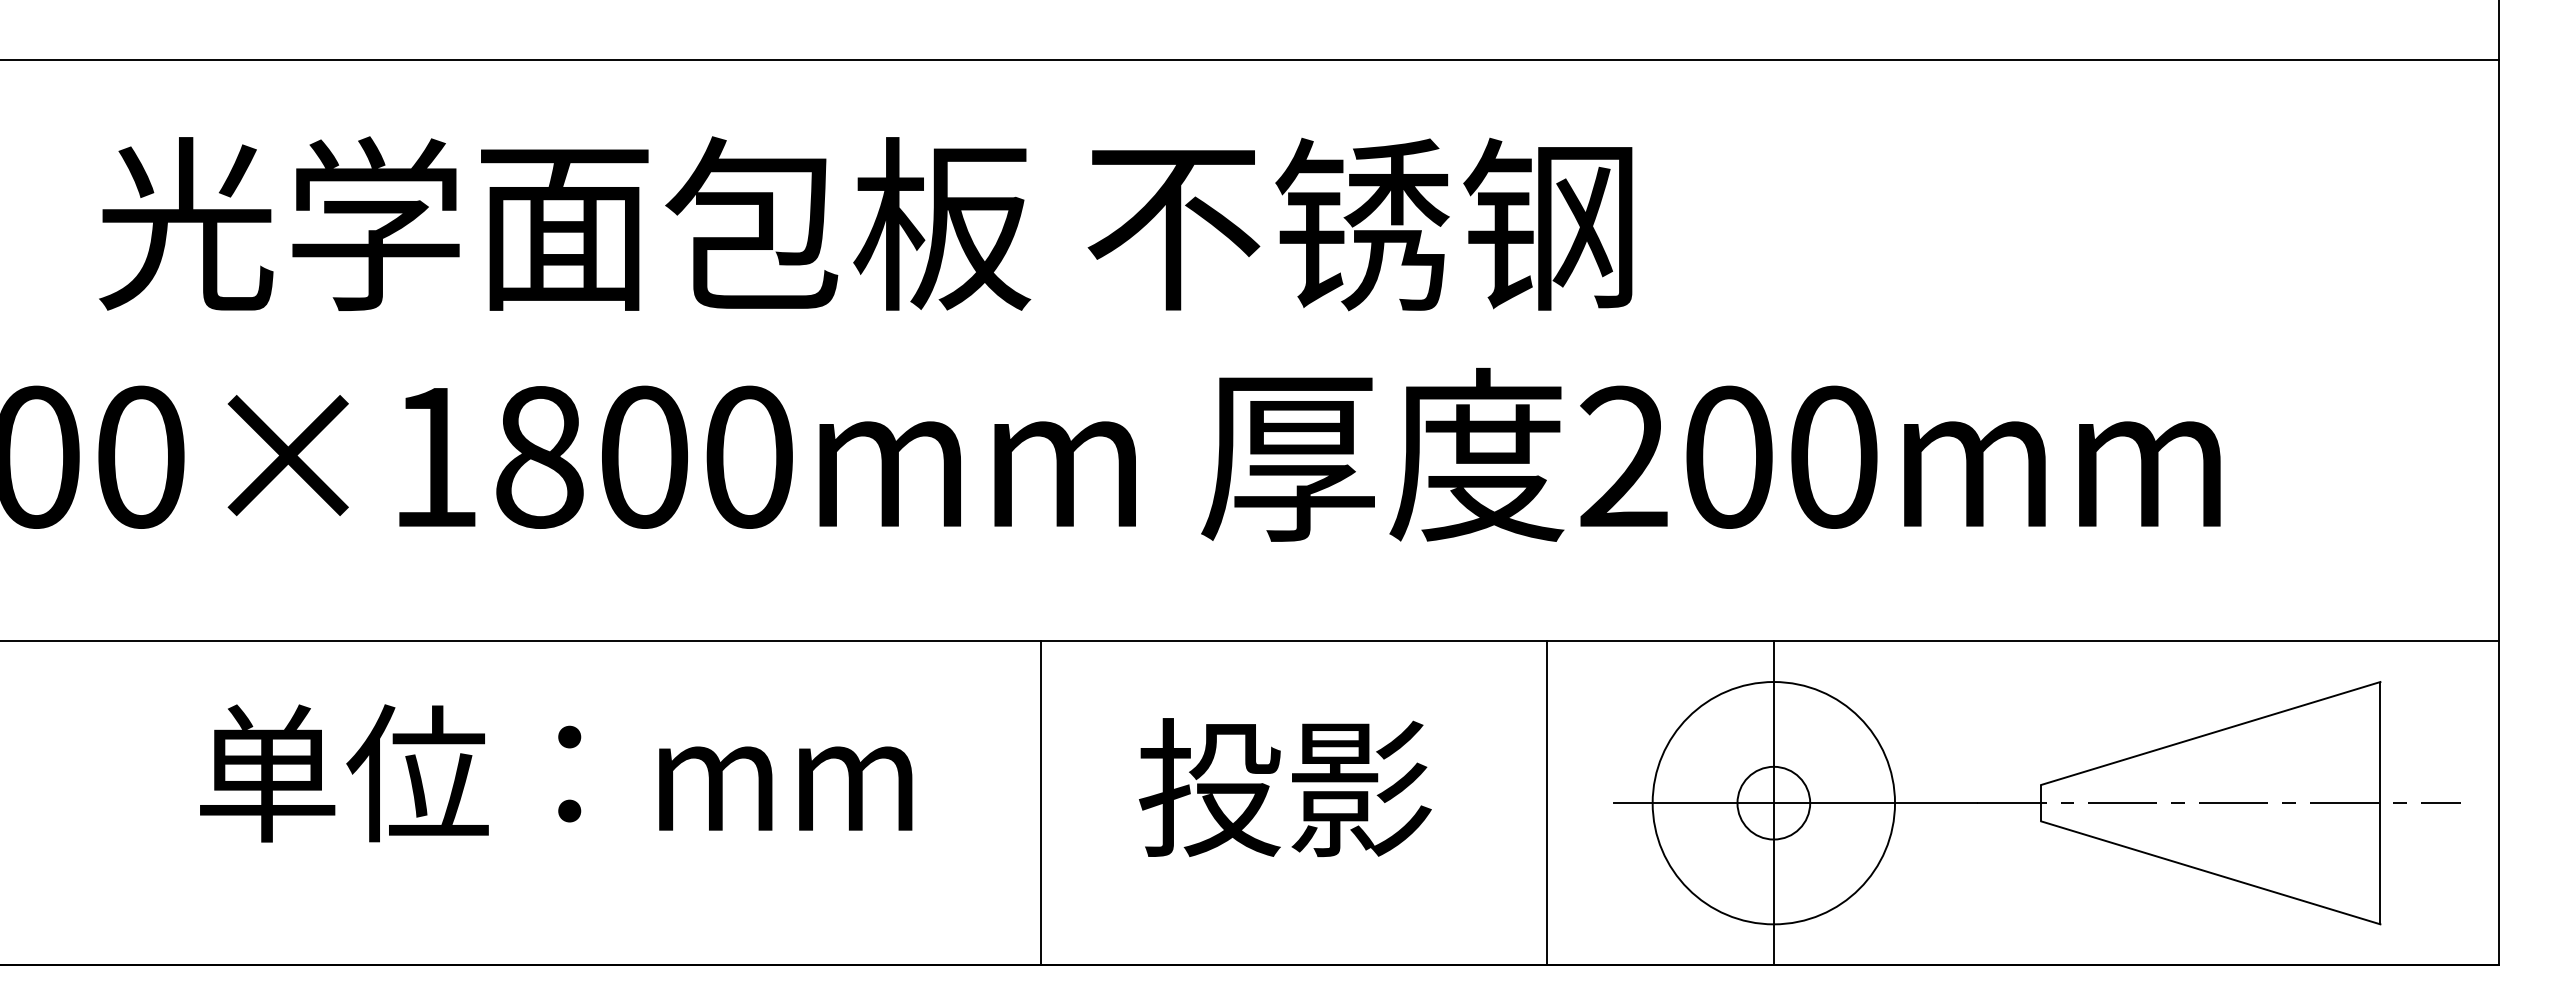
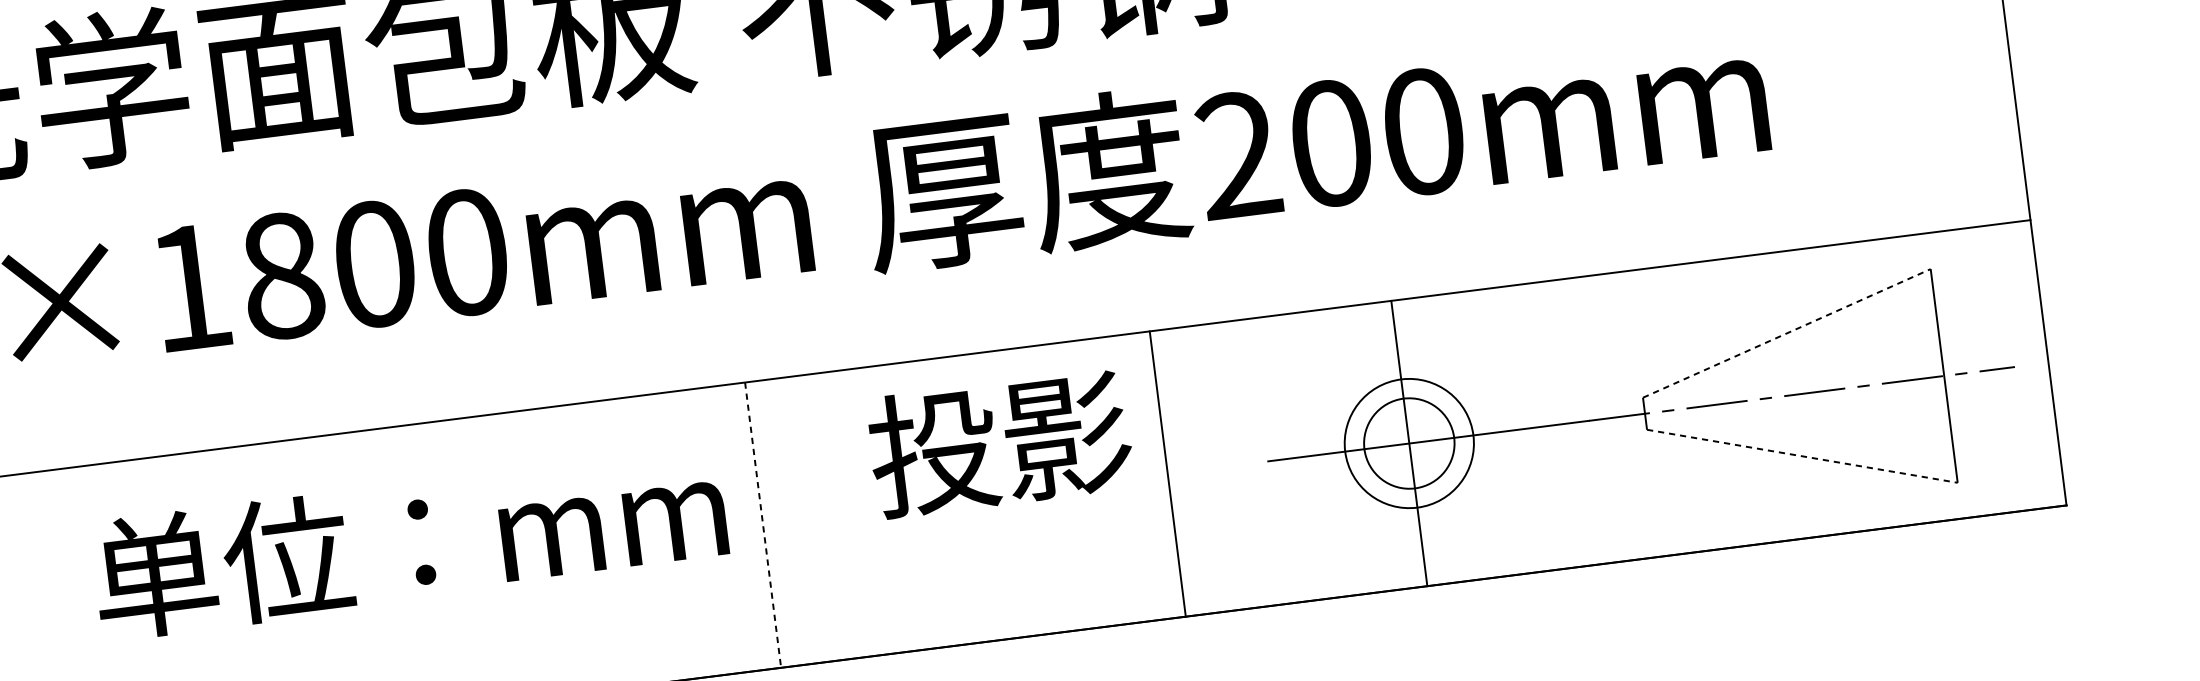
line: (2211, 733) -> (1787, 333), solid -> dashed
text: (556, 773) -> (410, 543), moved
text: (1285, 787) -> (1000, 443), moved
line: (1546, 802) -> (1167, 473), moved
circle: (1773, 802) -> (1408, 442), size x1.4
line: (1041, 803) -> (763, 525), solid -> dashed
circle: (1773, 803) -> (1409, 443), size x0.6
line: (2211, 872) -> (1802, 455), solid -> dashed

